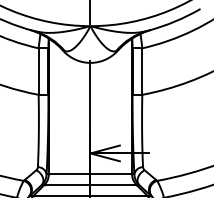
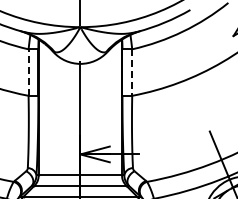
line: (38, 71) -> (28, 72), solid -> dashed
line: (142, 72) -> (132, 73), solid -> dashed

